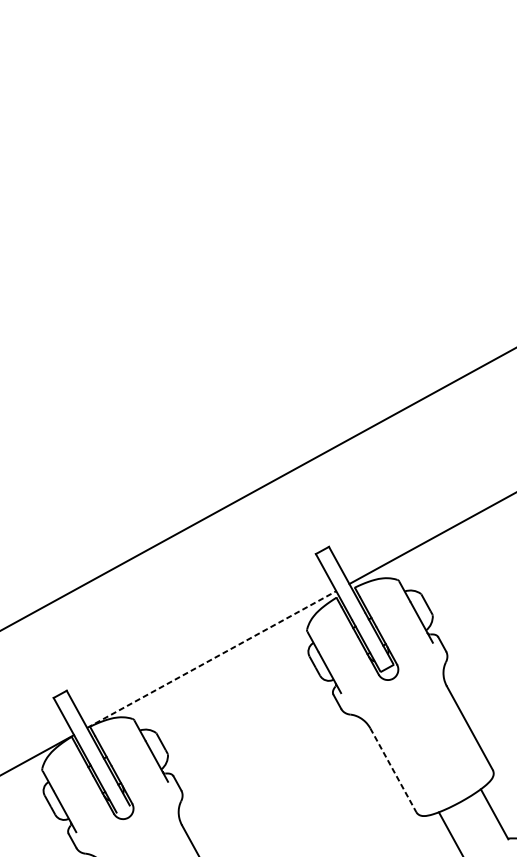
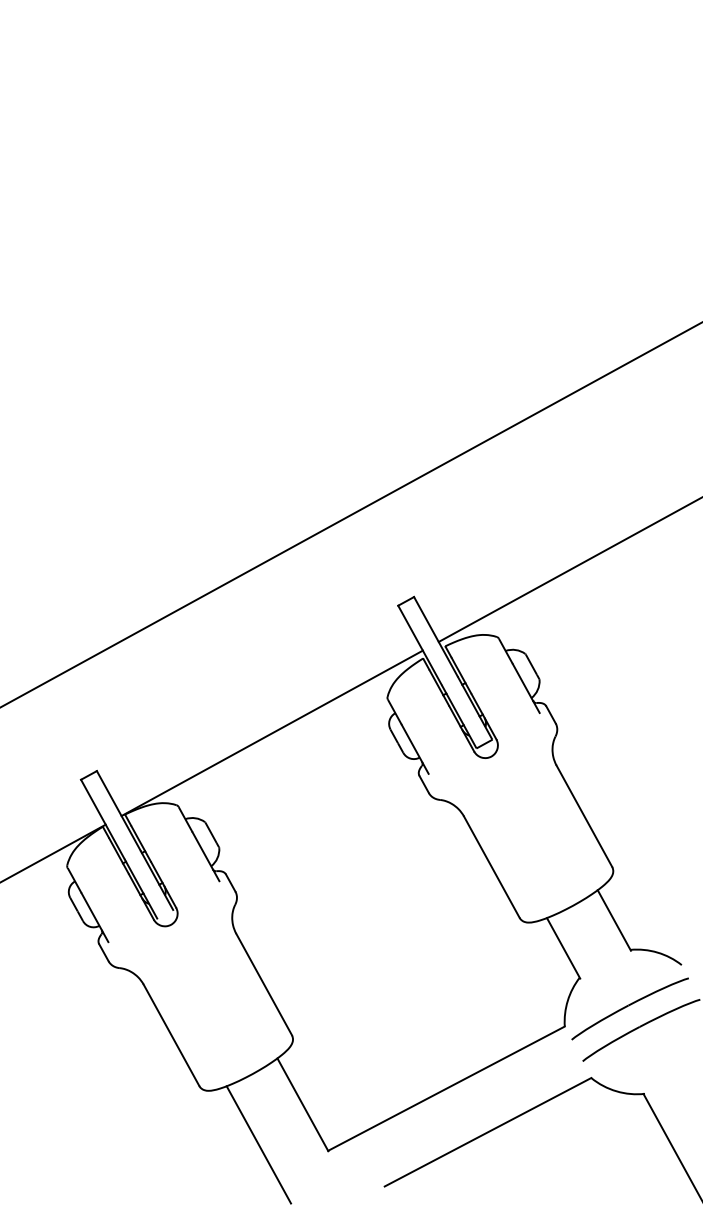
line: (211, 659) -> (272, 733), dashed -> solid
line: (393, 770) -> (491, 867), dashed -> solid

